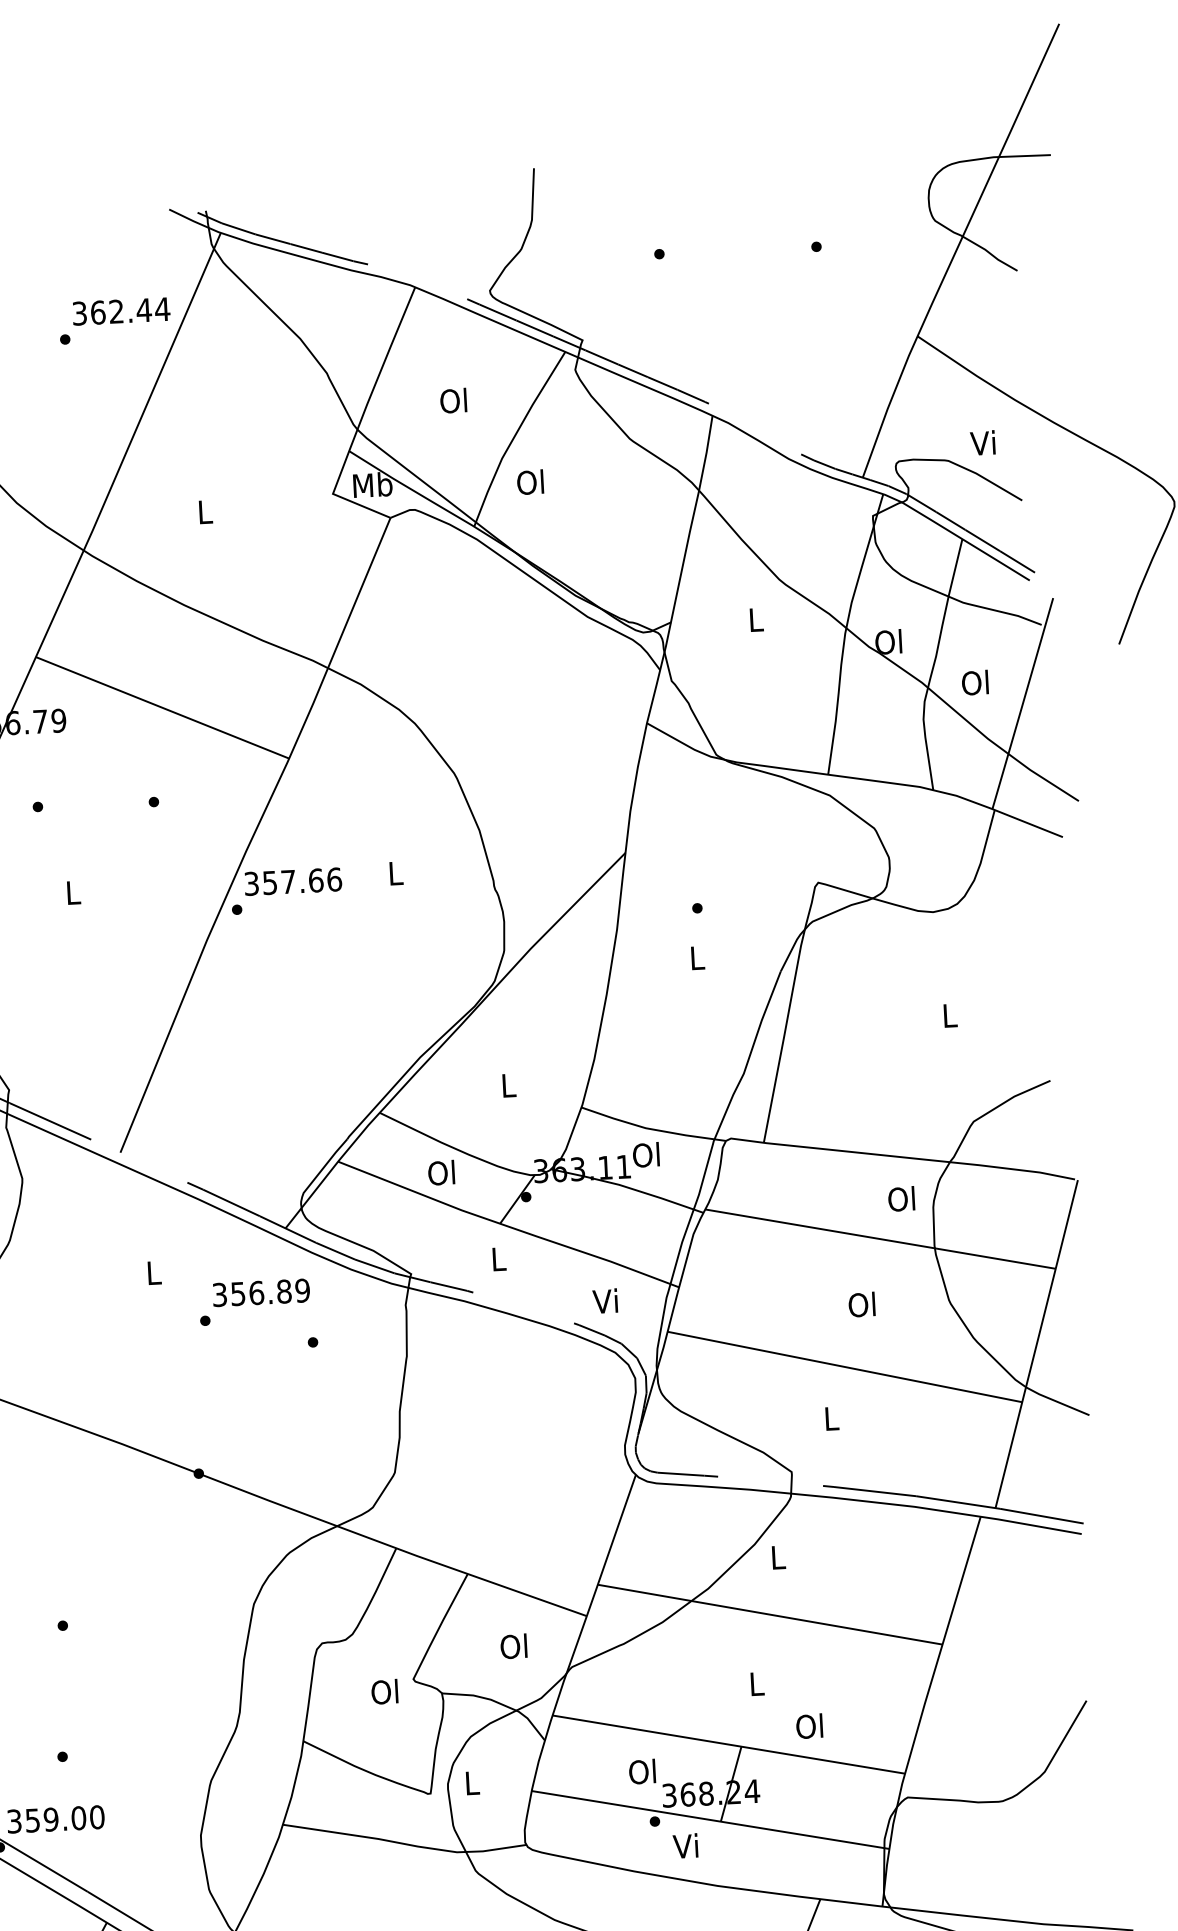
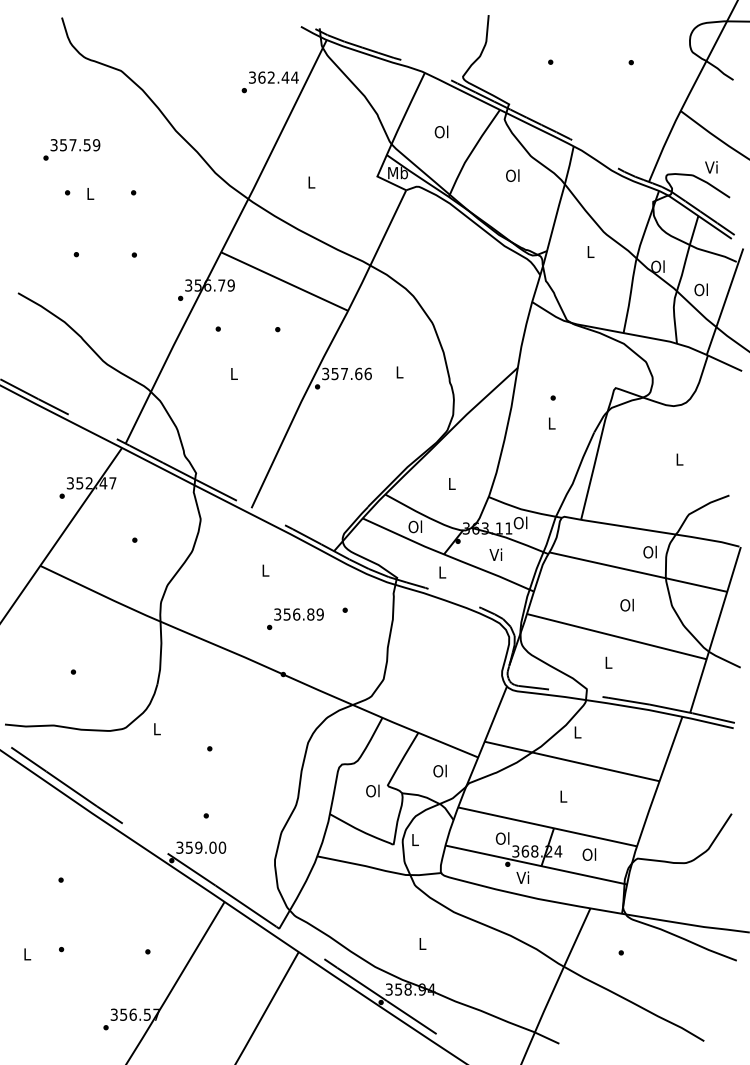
text: (529, 481) -> (512, 175), moved
text: (254, 1300) -> (295, 618), moved
text: (604, 1300) -> (495, 554), moved
text: (809, 1726) -> (589, 854), moved

